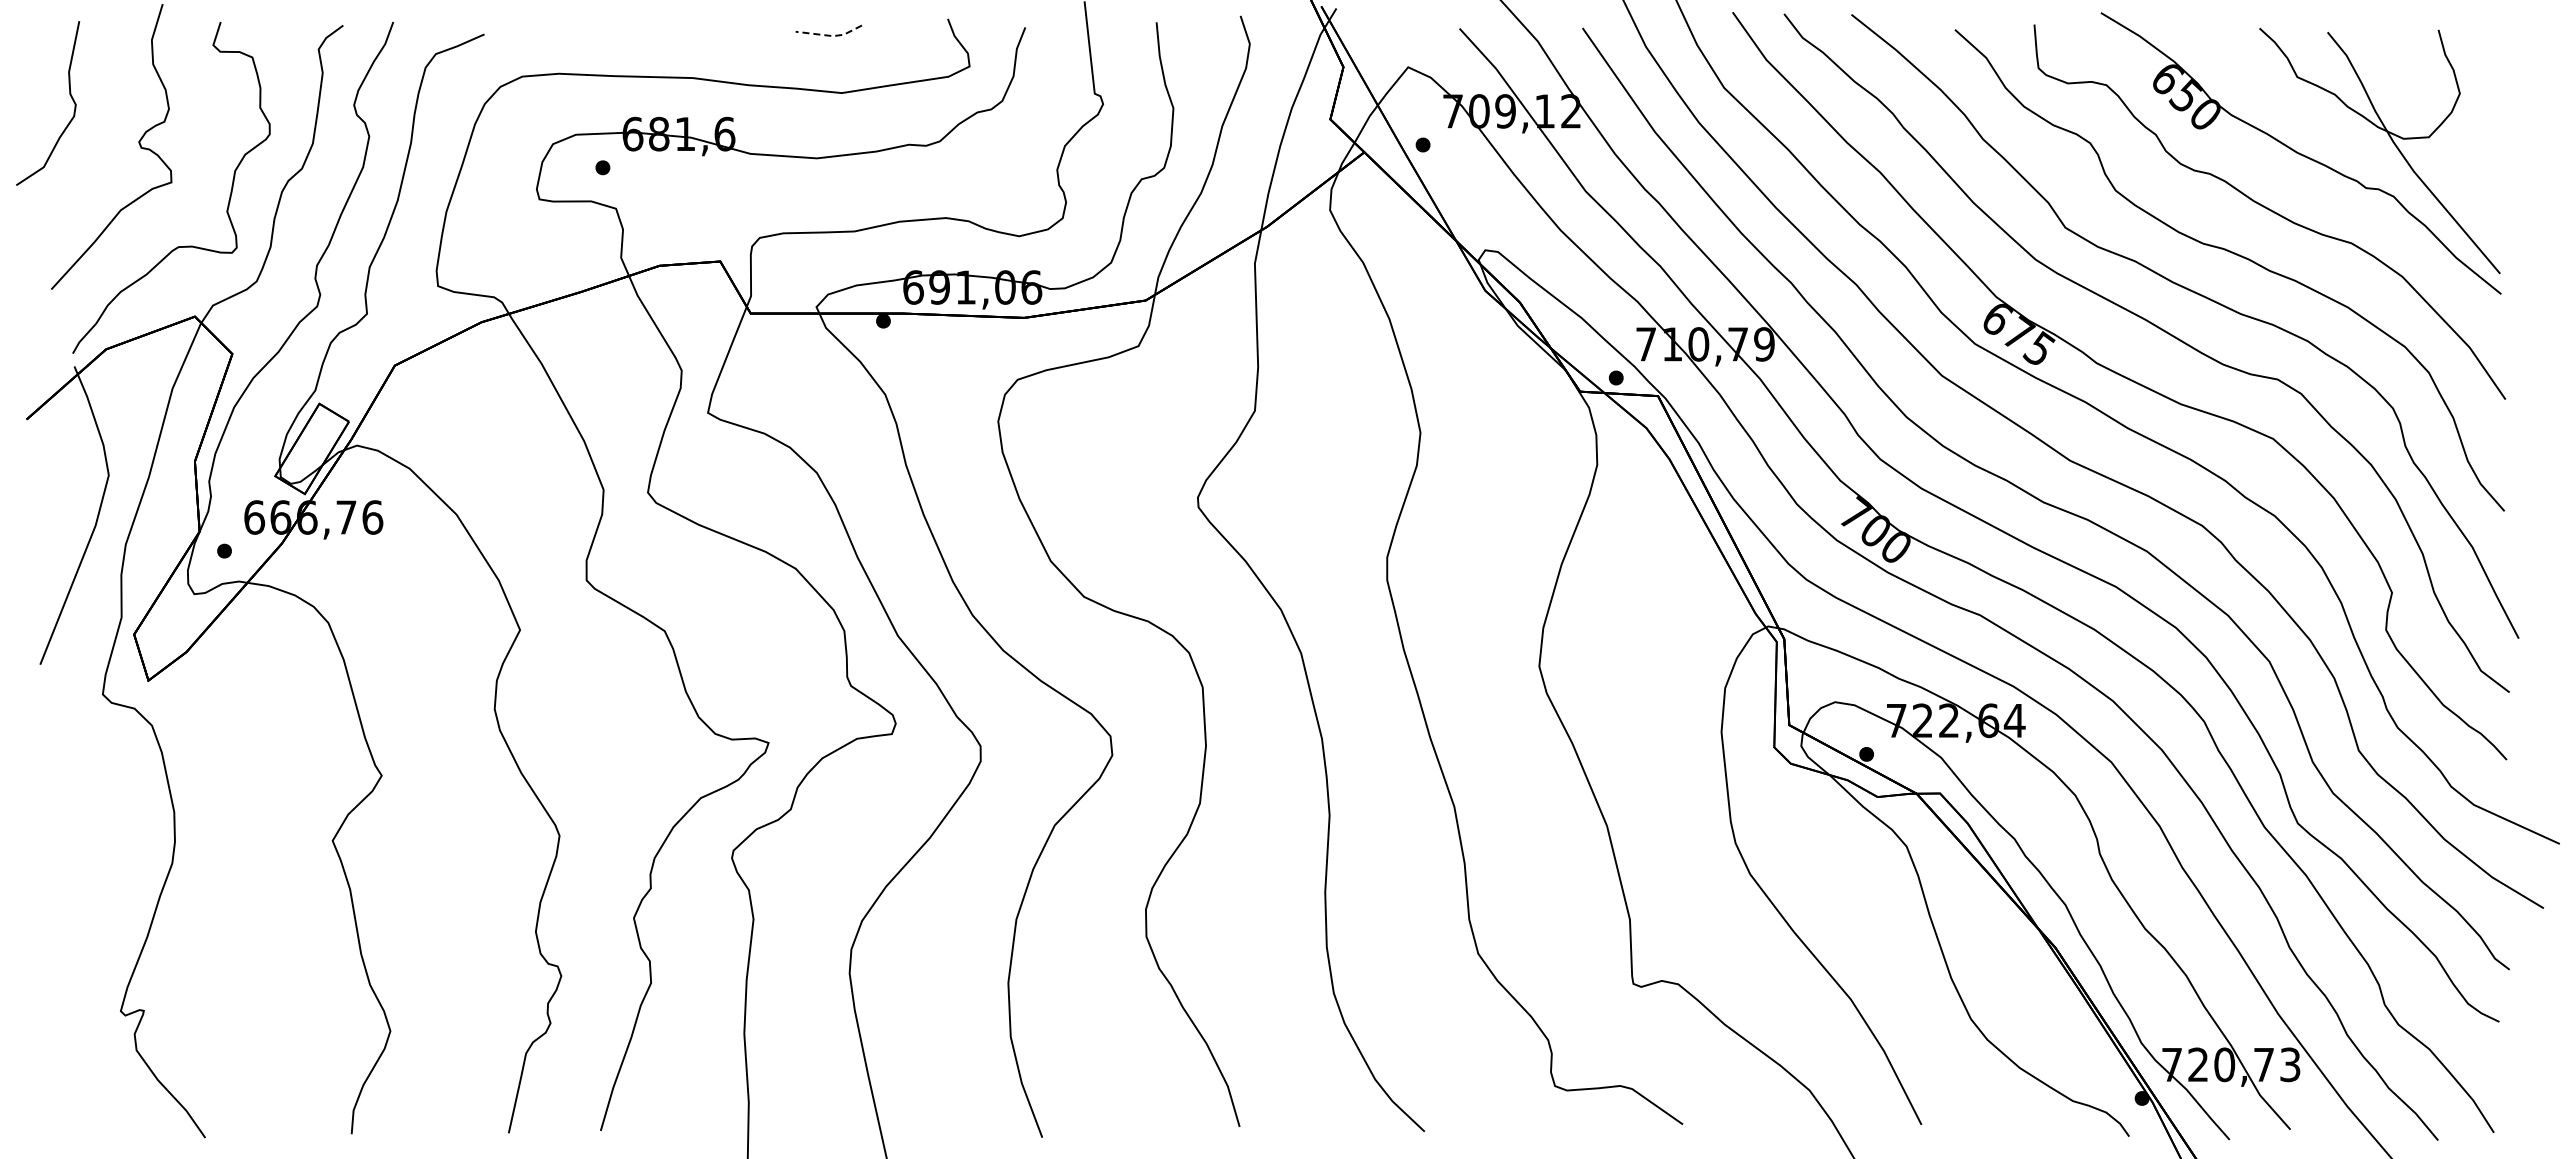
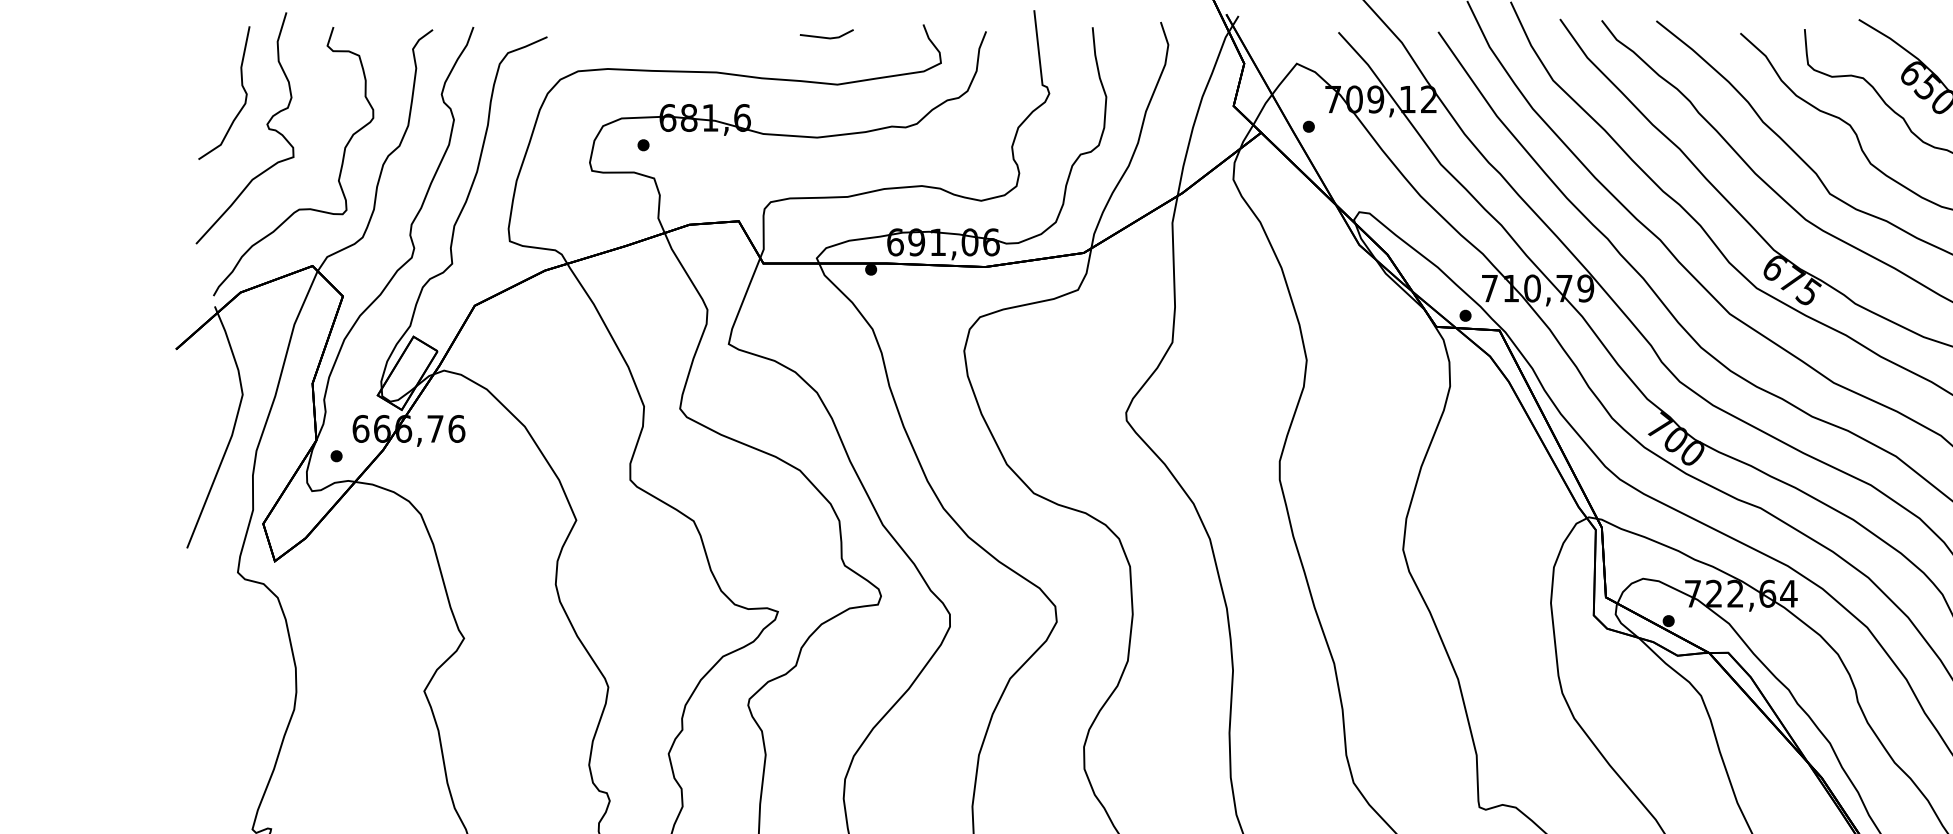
line: (831, 35) -> (828, 37), dashed -> solid
curve: (69, 94) -> (241, 85), moved

